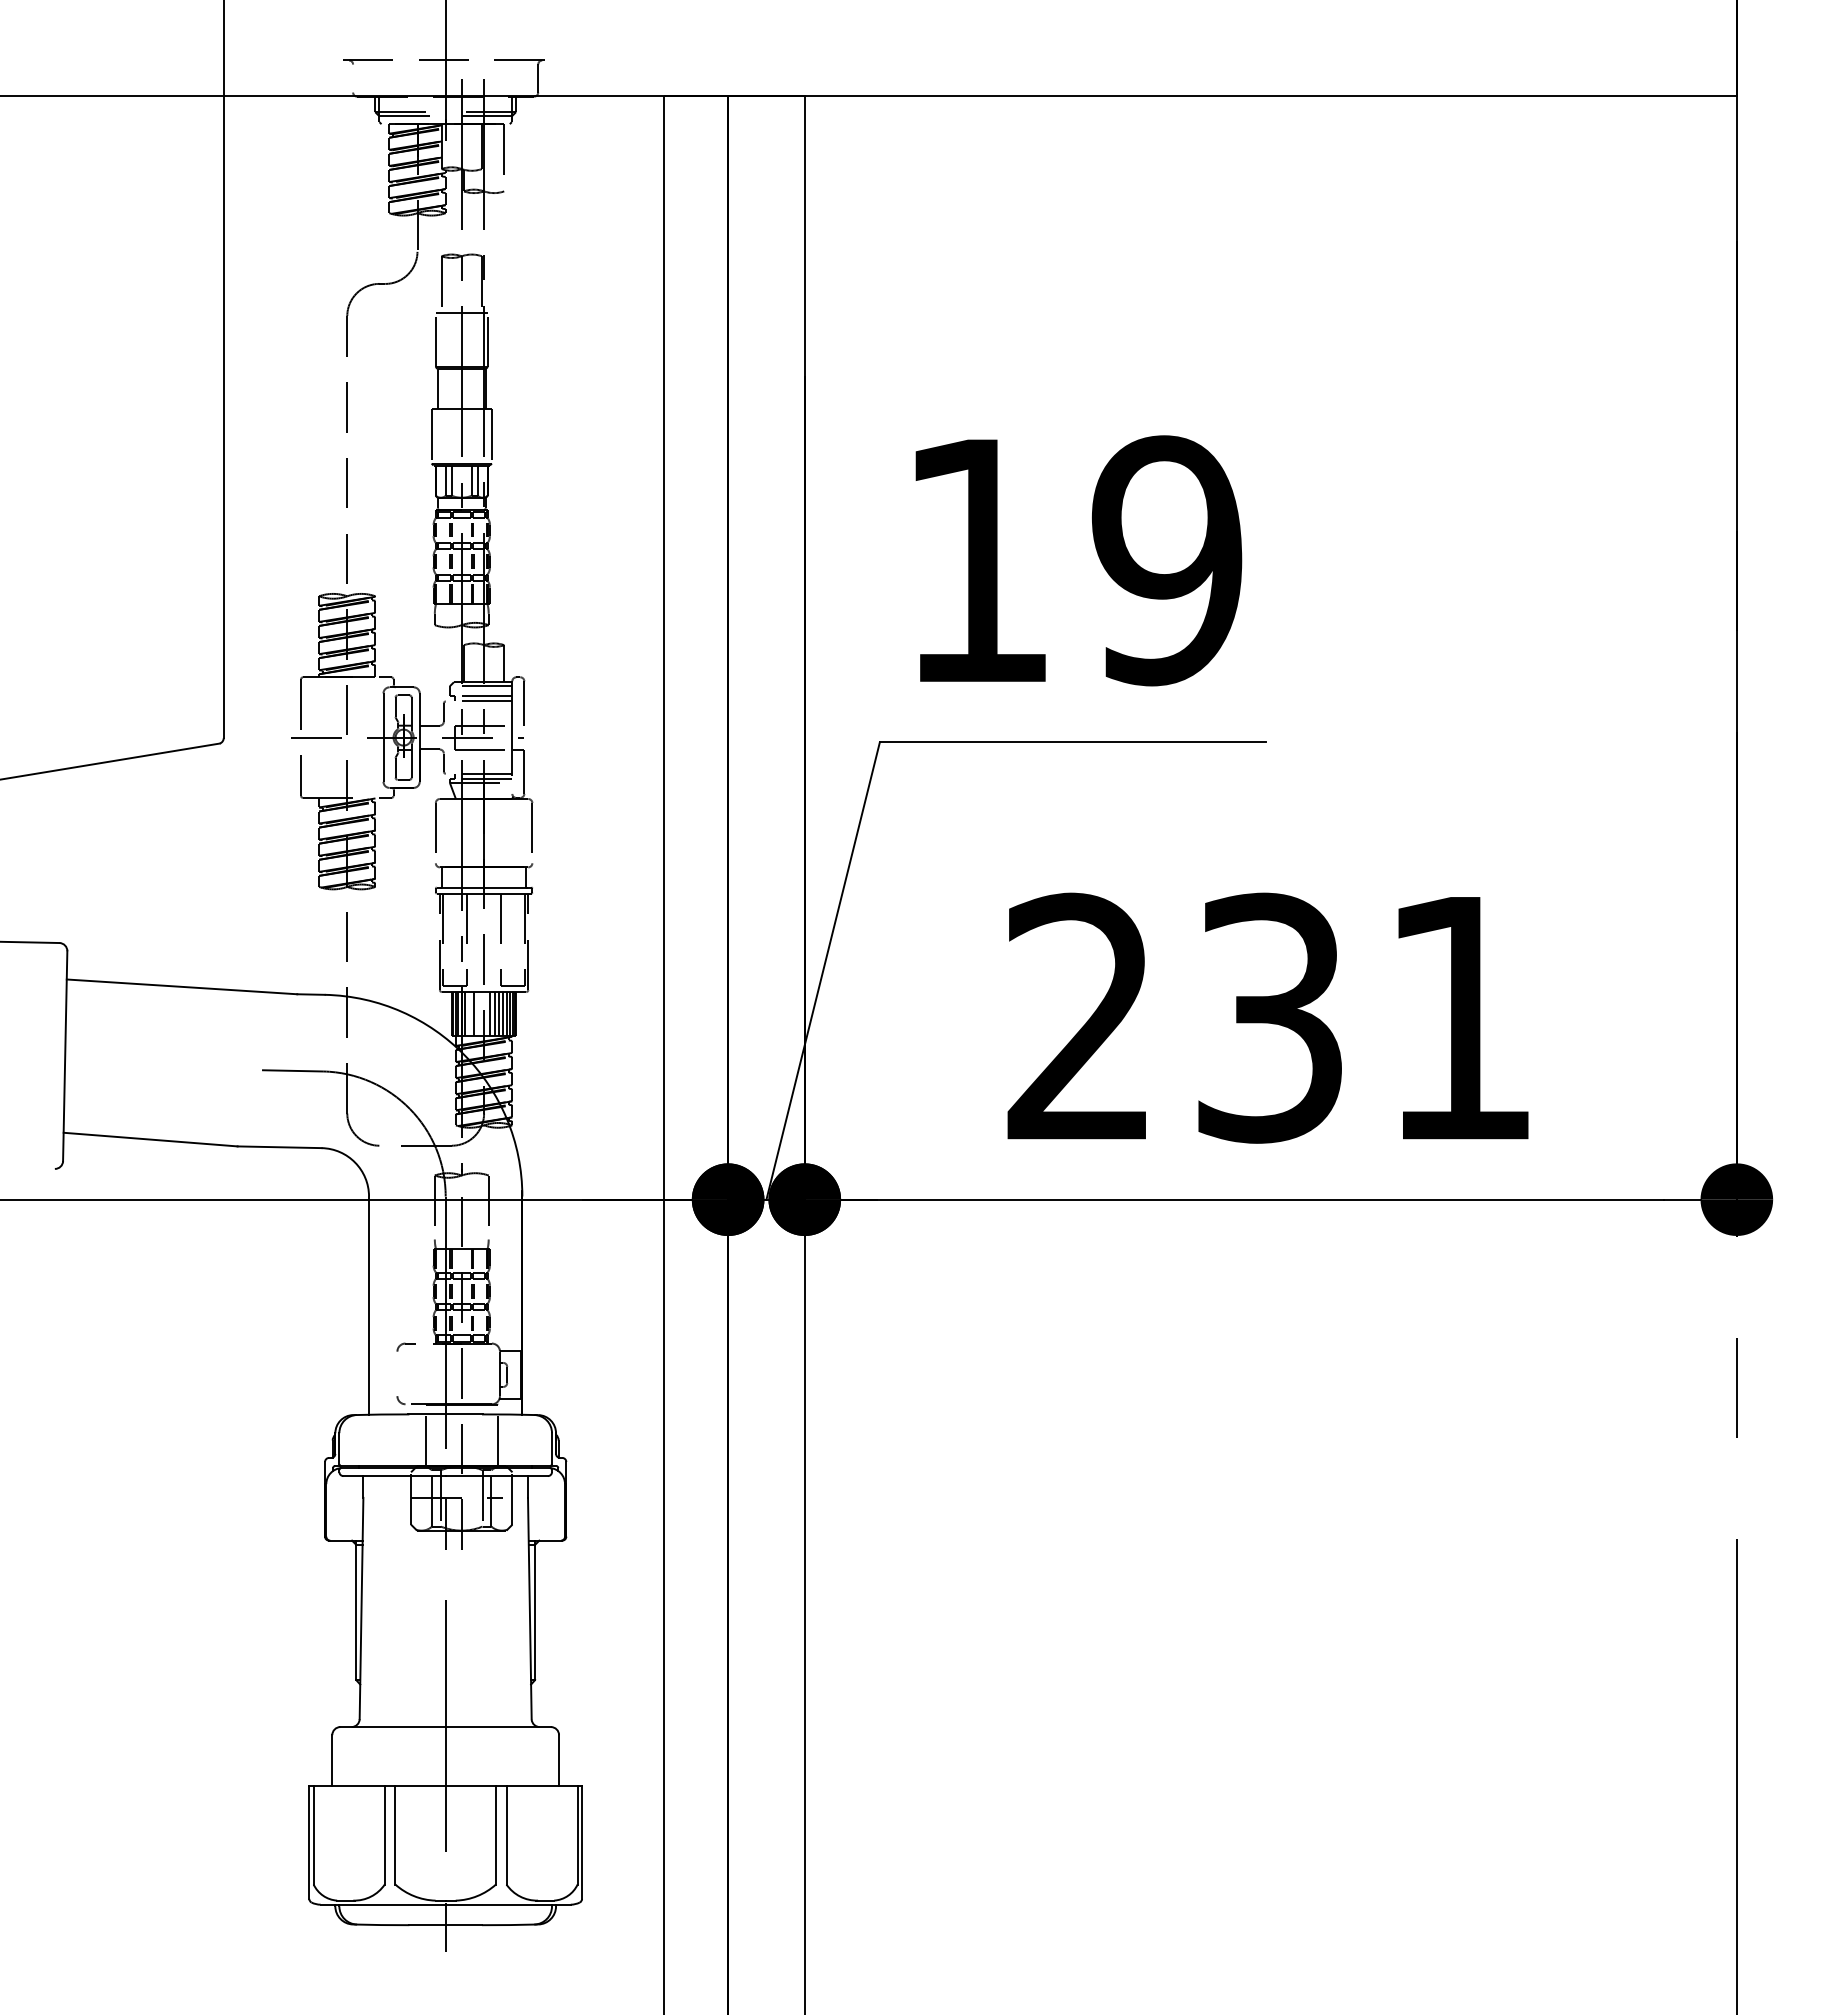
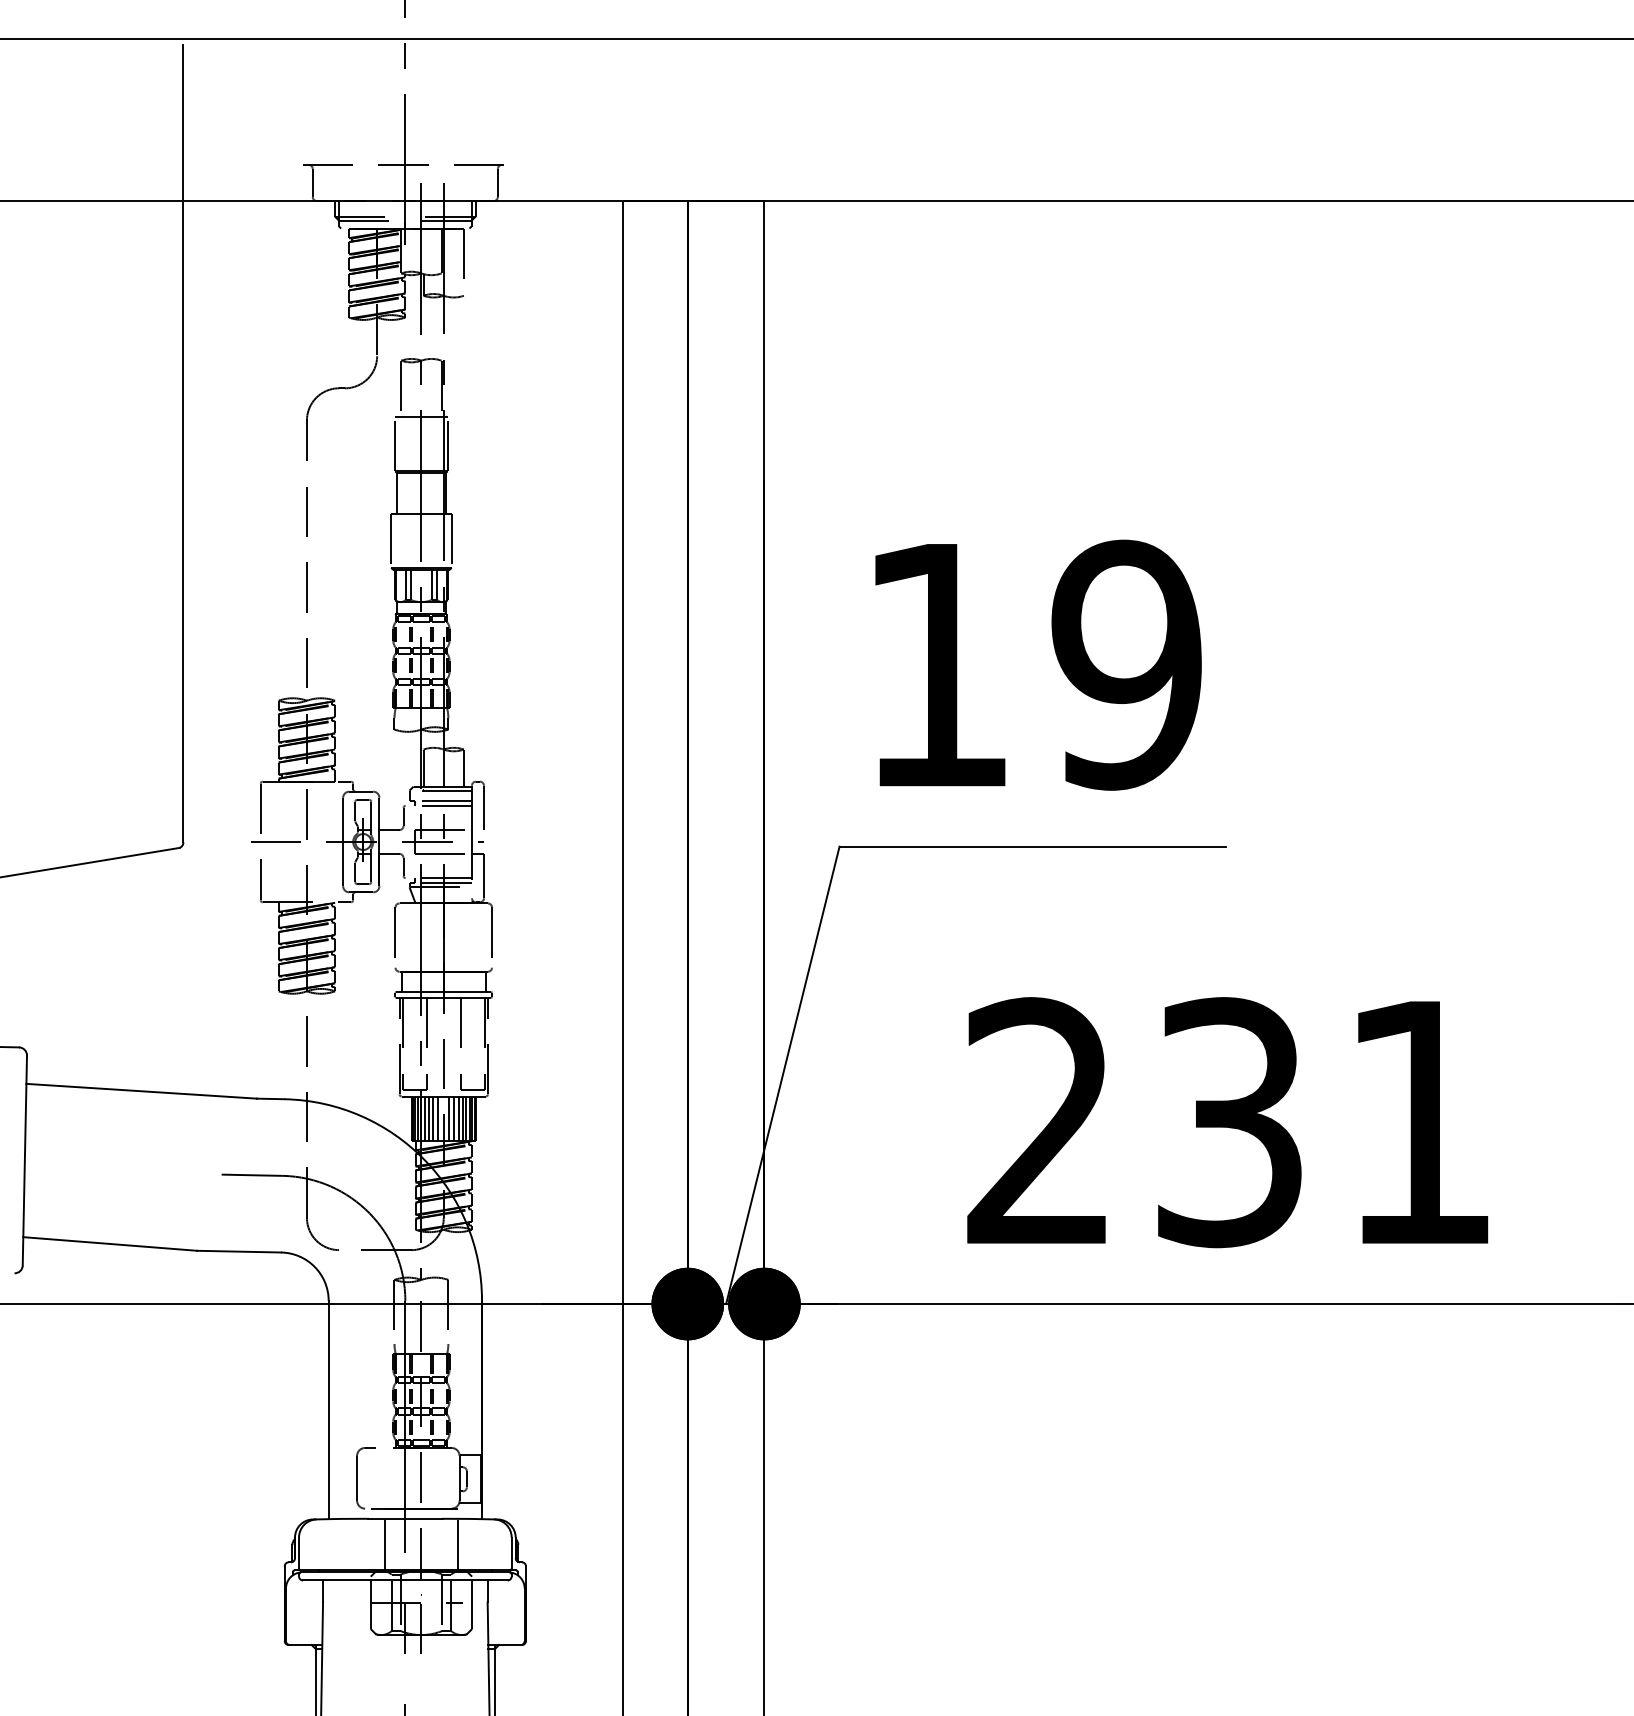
line: (353, 78) -> (313, 182), added
line: (469, 1014) -> (429, 1118), added
line: (478, 1014) -> (438, 1118), added
line: (397, 1373) -> (357, 1477), added

